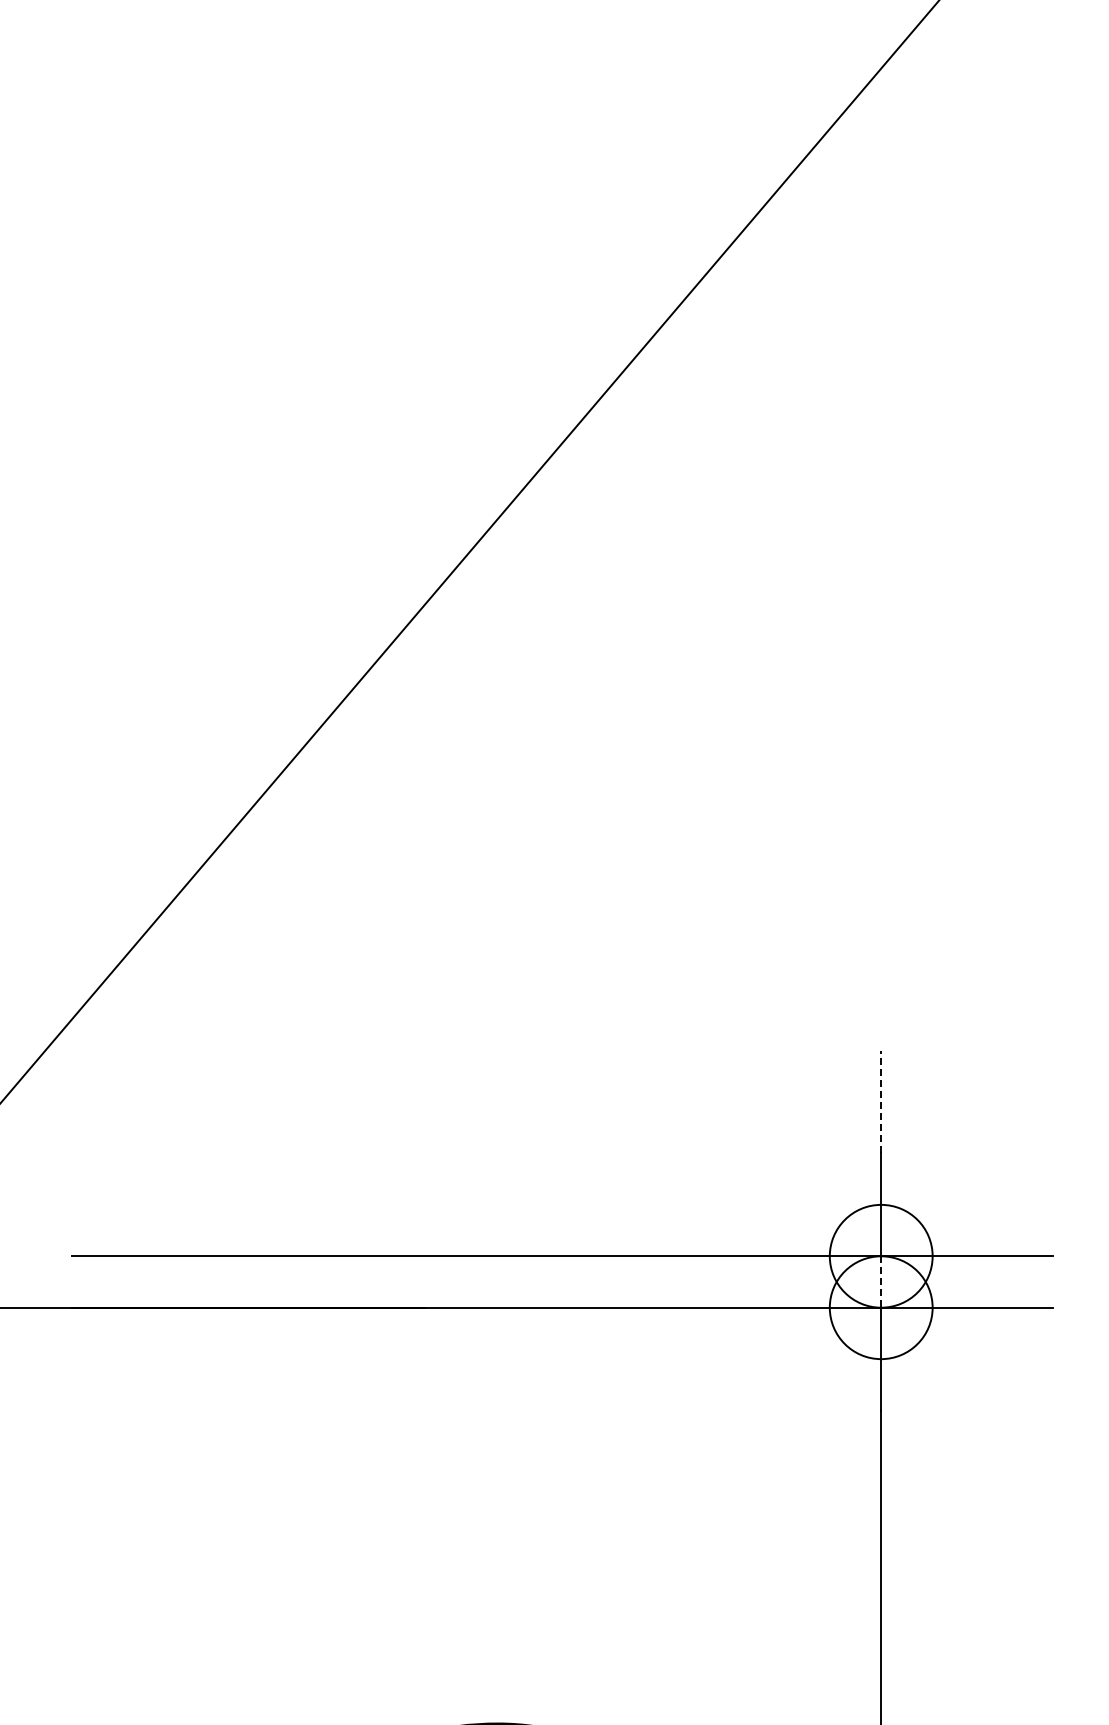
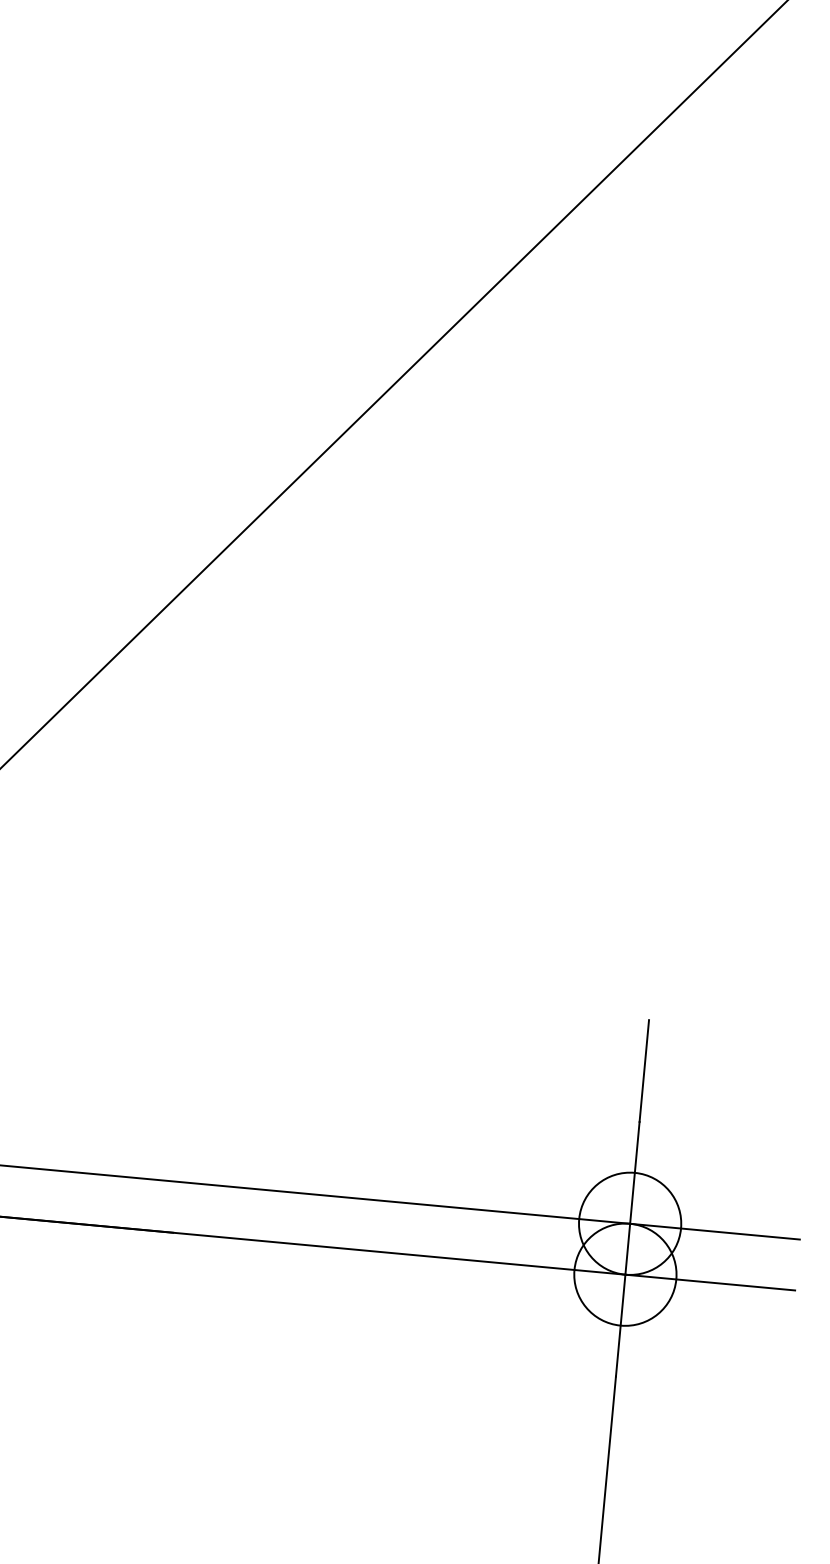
line: (881, 1101) -> (644, 1070), dashed -> solid
line: (881, 1282) -> (627, 1249), dashed -> solid

